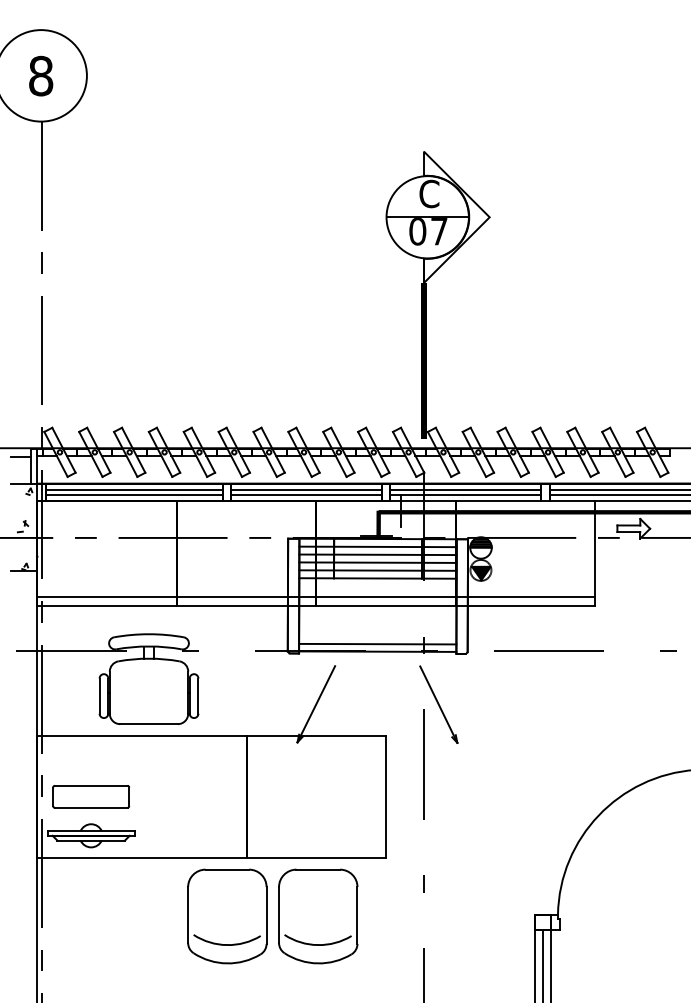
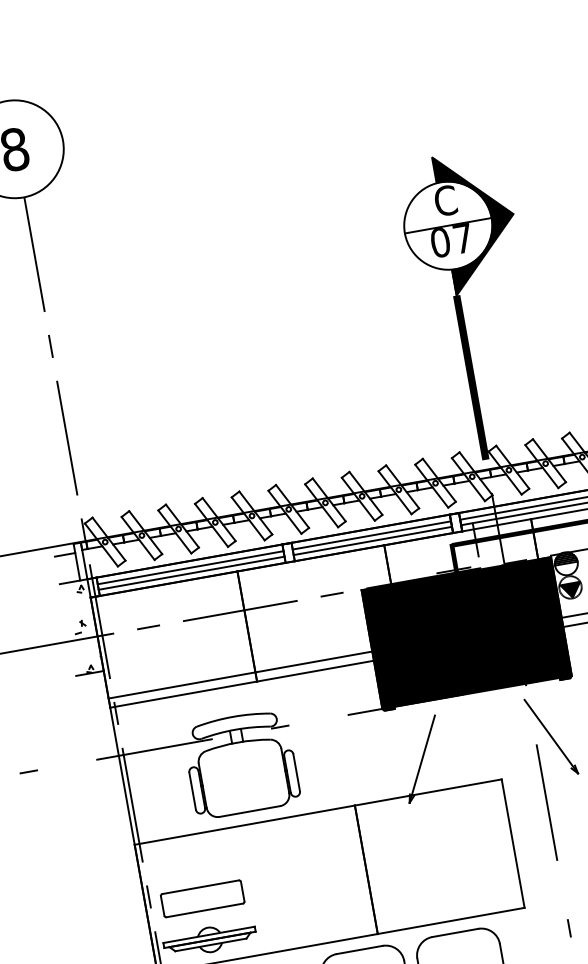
fill: (456, 217) -> (478, 220), added
fill: (377, 596) -> (466, 634), added

